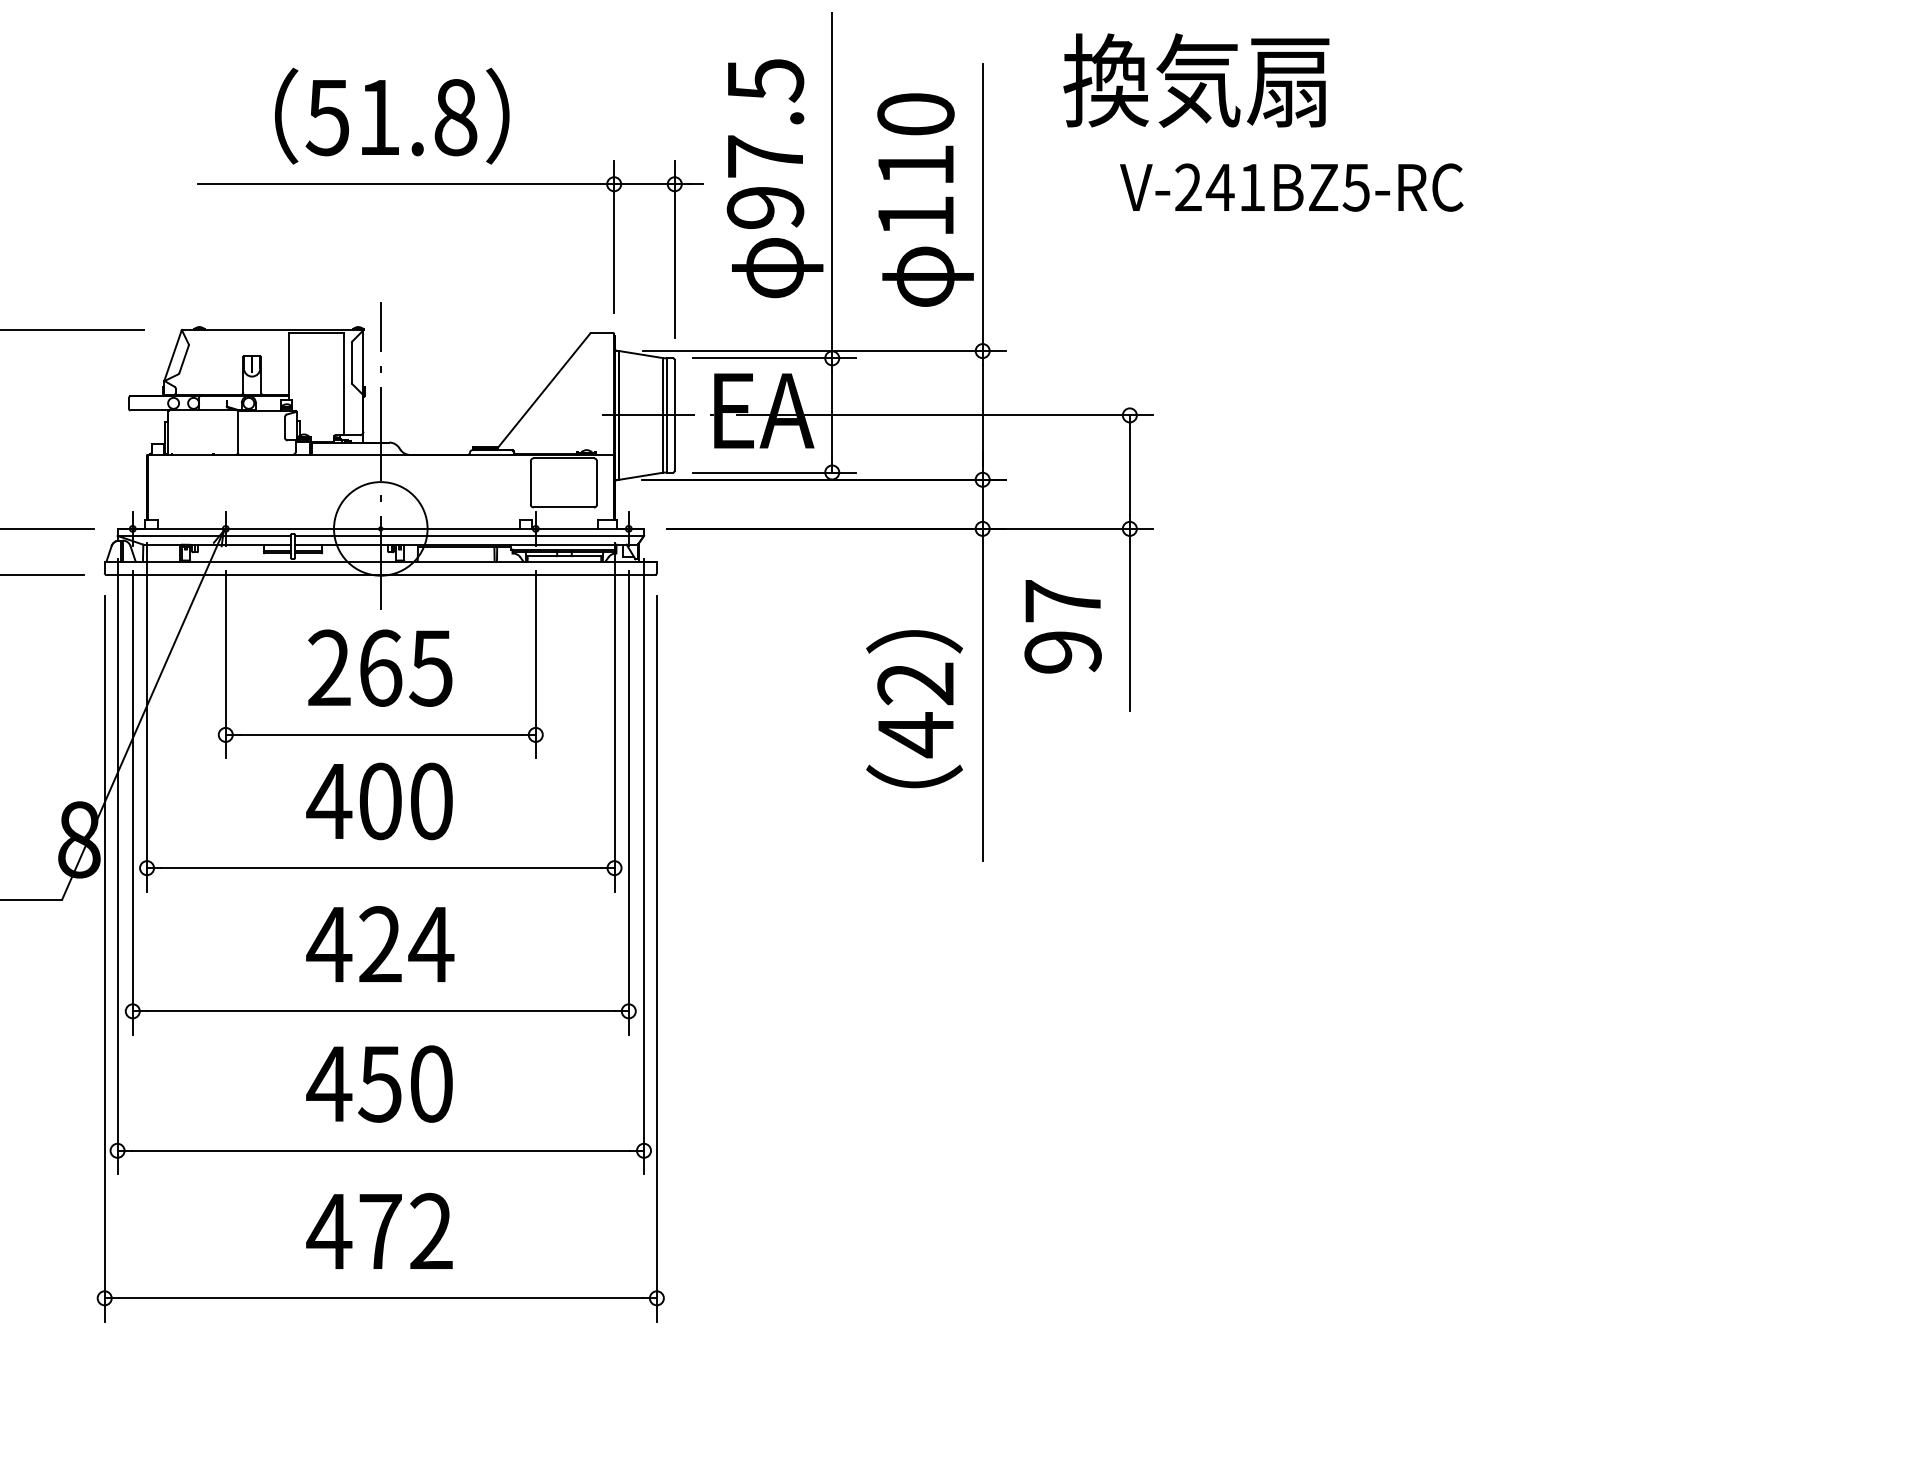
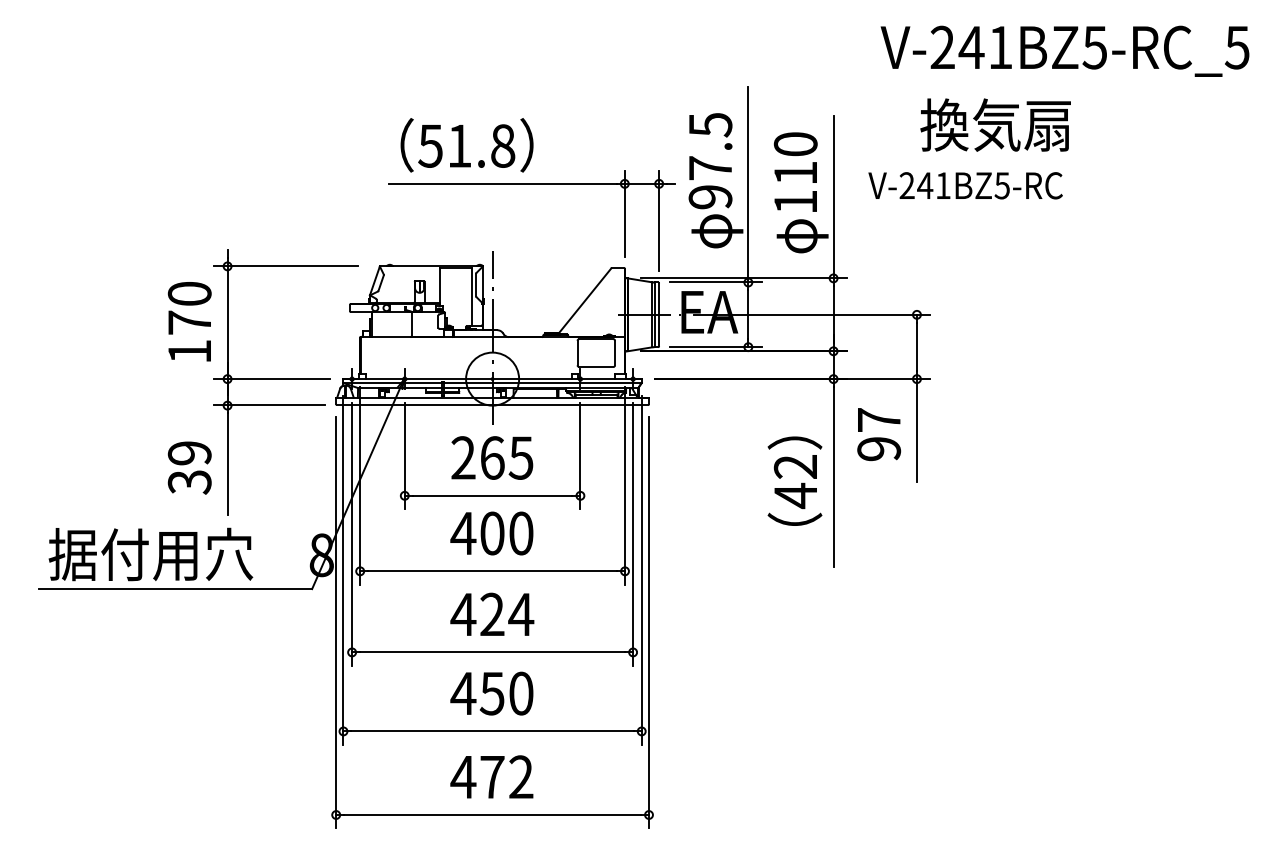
text: (1196, 79) -> (995, 124), moved
text: (391, 116) -> (466, 145), moved
text: (1291, 187) -> (965, 185), moved

